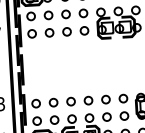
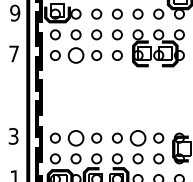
circle: (49, 32) -> (75, 55), size x1.6
circle: (105, 99) -> (137, 137), size x1.6
circle: (53, 102) -> (75, 137), size x1.6

